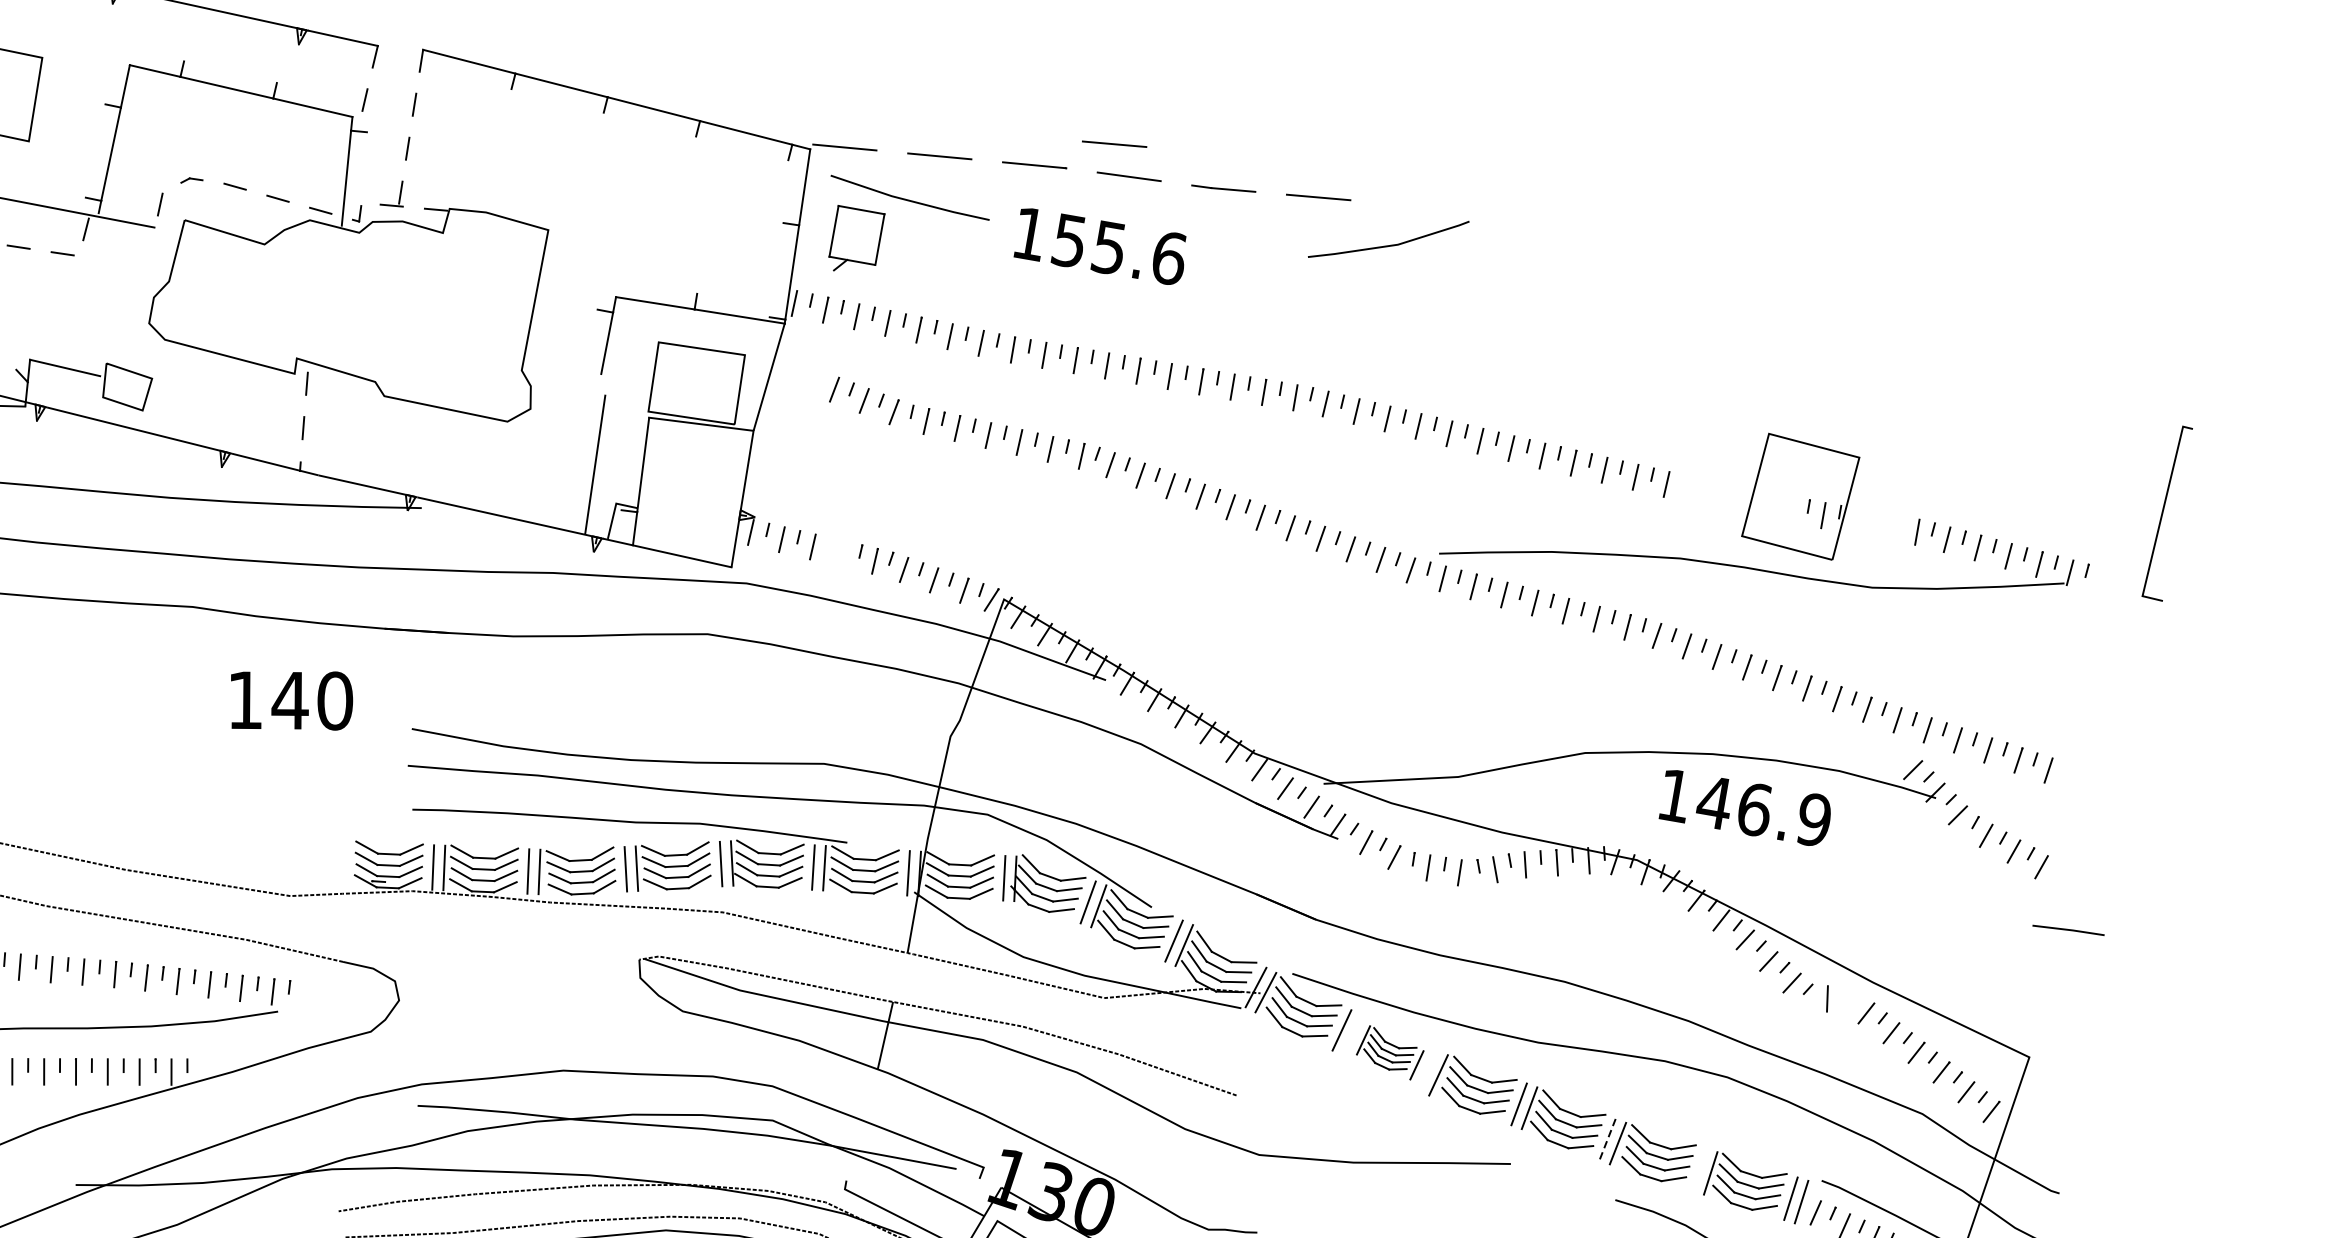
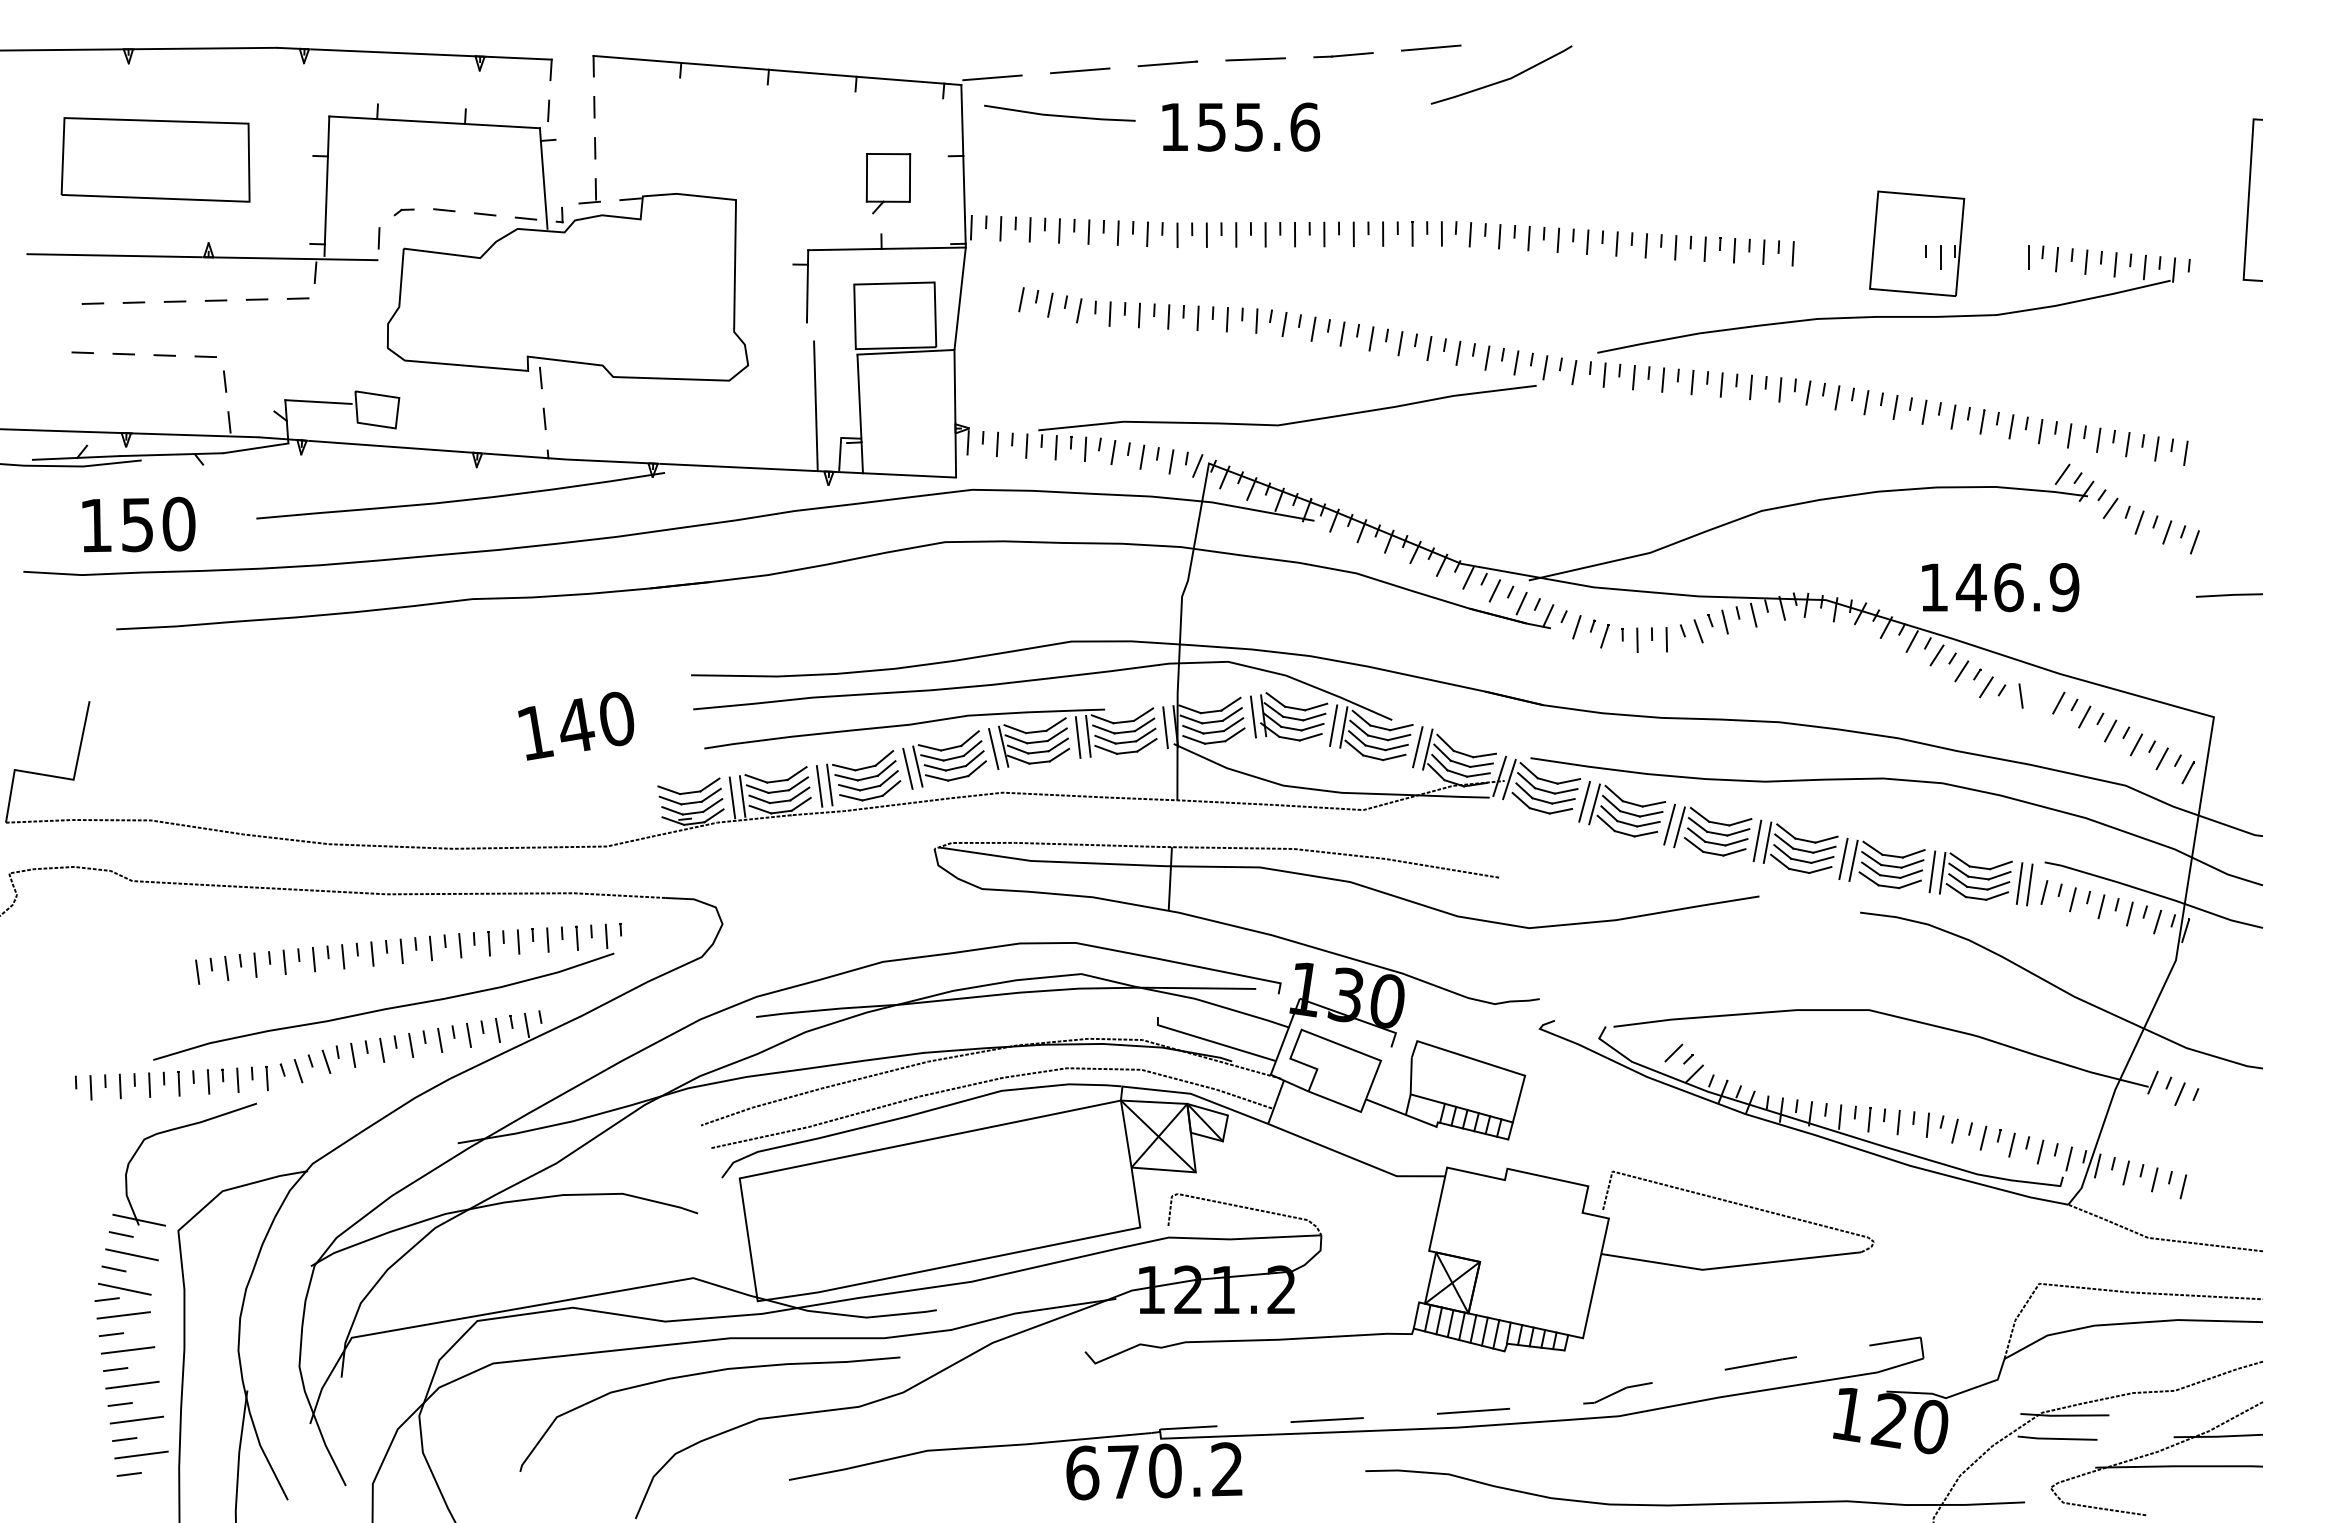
line: (1114, 143) -> (1237, 31), removed
part: (855, 241) -> (888, 183), moved
part: (1095, 570) -> (1287, 422), added
text: (290, 700) -> (576, 725), moved
text: (1745, 808) -> (2000, 587), moved
part: (1389, 1052) -> (1631, 814), size x1.43
line: (1607, 1139) -> (1843, 858), dashed -> solid
line: (1700, 1169) -> (1932, 871), added

